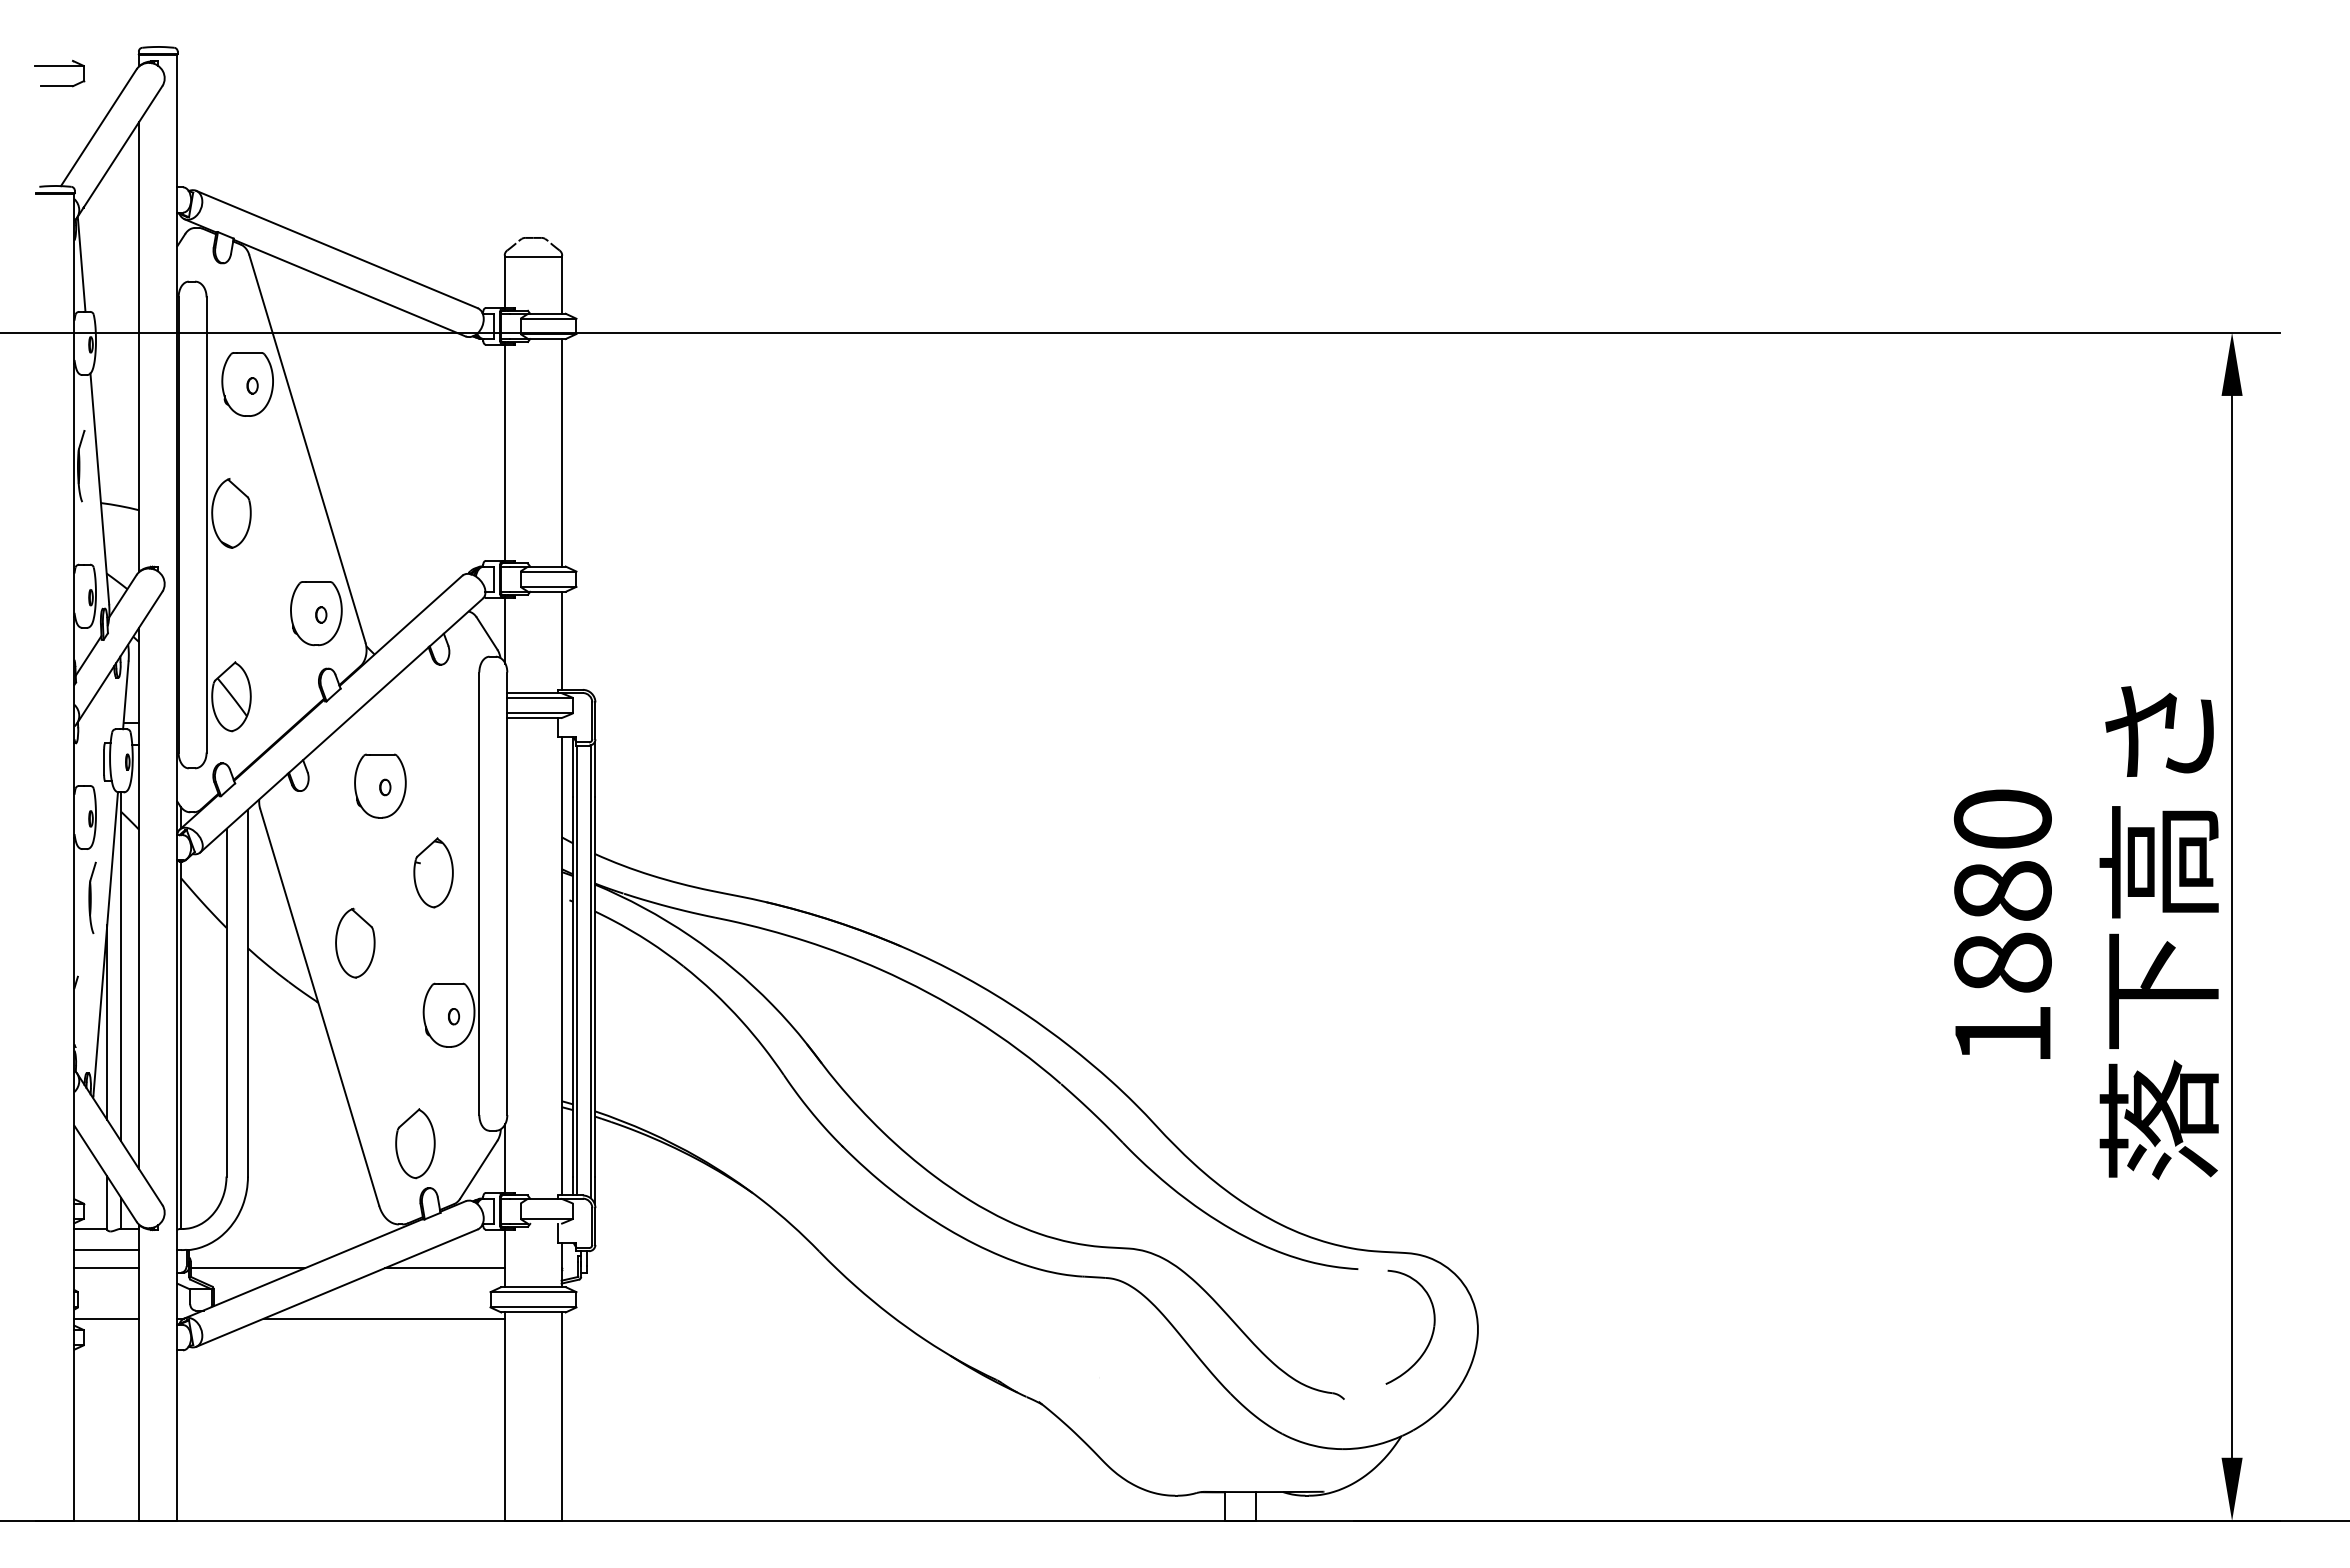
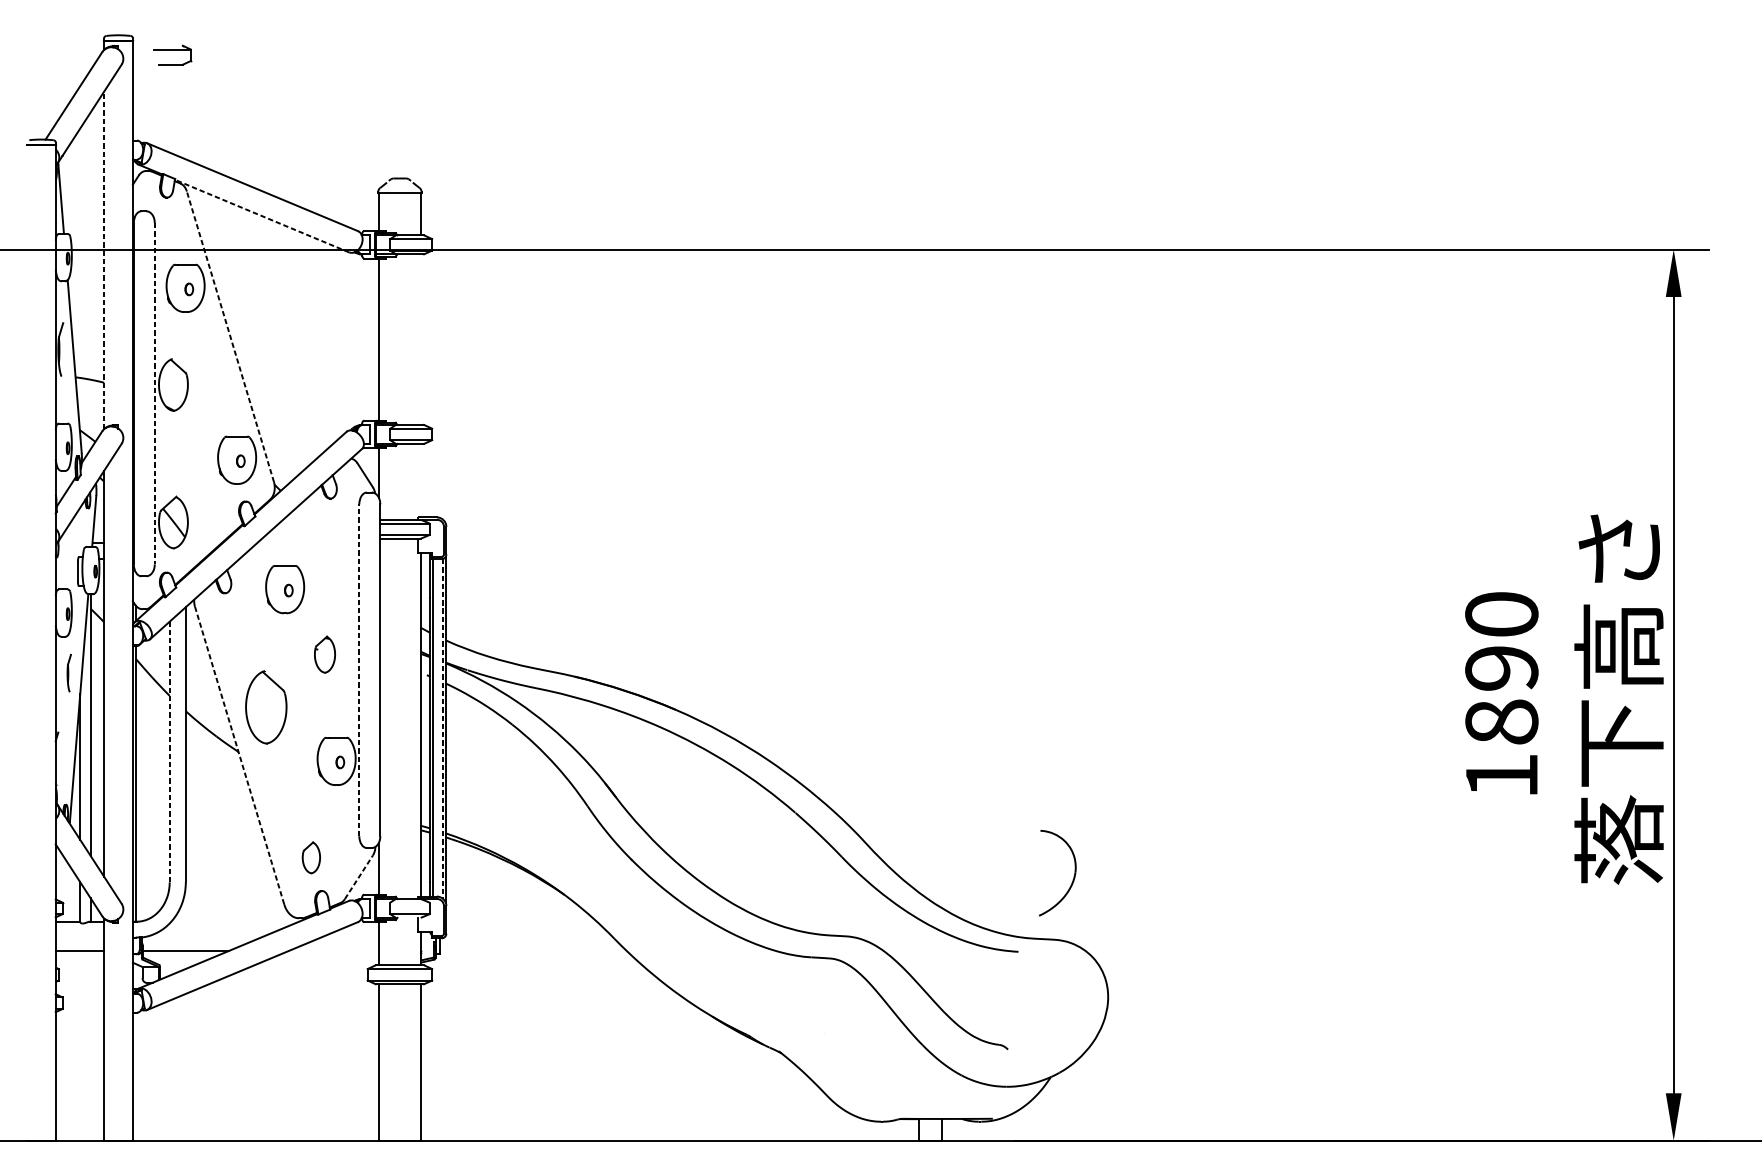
part: (59, 66) -> (172, 49), moved
line: (349, 288) -> (261, 216), solid -> dashed
line: (139, 346) -> (104, 259), solid -> dashed
line: (307, 448) -> (230, 336), solid -> dashed
line: (561, 452) -> (420, 339), removed
line: (206, 525) -> (154, 394), solid -> dashed
line: (561, 640) -> (420, 480), removed
part: (433, 872) -> (324, 654), size x0.7
text: (2002, 891) -> (1501, 668), 1880 -> 1890
line: (479, 893) -> (359, 670), solid -> dashed
part: (92, 897) -> (69, 673), size x0.7
part: (355, 942) -> (266, 706), size x1.4
line: (590, 971) -> (442, 728), solid -> dashed
line: (226, 1002) -> (169, 751), solid -> dashed
line: (319, 1006) -> (239, 754), solid -> dashed
part: (415, 1143) -> (311, 857), size x0.6
line: (479, 1169) -> (359, 877), solid -> dashed
line: (106, 1250) -> (79, 937), removed
line: (444, 1268) -> (333, 951), removed
line: (106, 1318) -> (79, 988), removed
line: (384, 1318) -> (288, 988), removed
part: (1432, 1329) -> (1074, 874), moved

